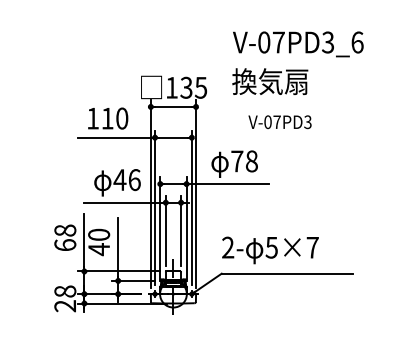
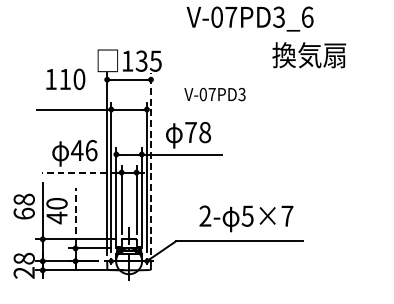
text: (270, 81) -> (309, 55), moved
text: (108, 118) -> (66, 79), moved
text: (279, 122) -> (214, 94), moved
line: (196, 193) -> (151, 163), solid -> dashed
line: (122, 202) -> (79, 172), solid -> dashed
line: (118, 247) -> (75, 216), solid -> dashed
text: (270, 250) -> (246, 218), moved

